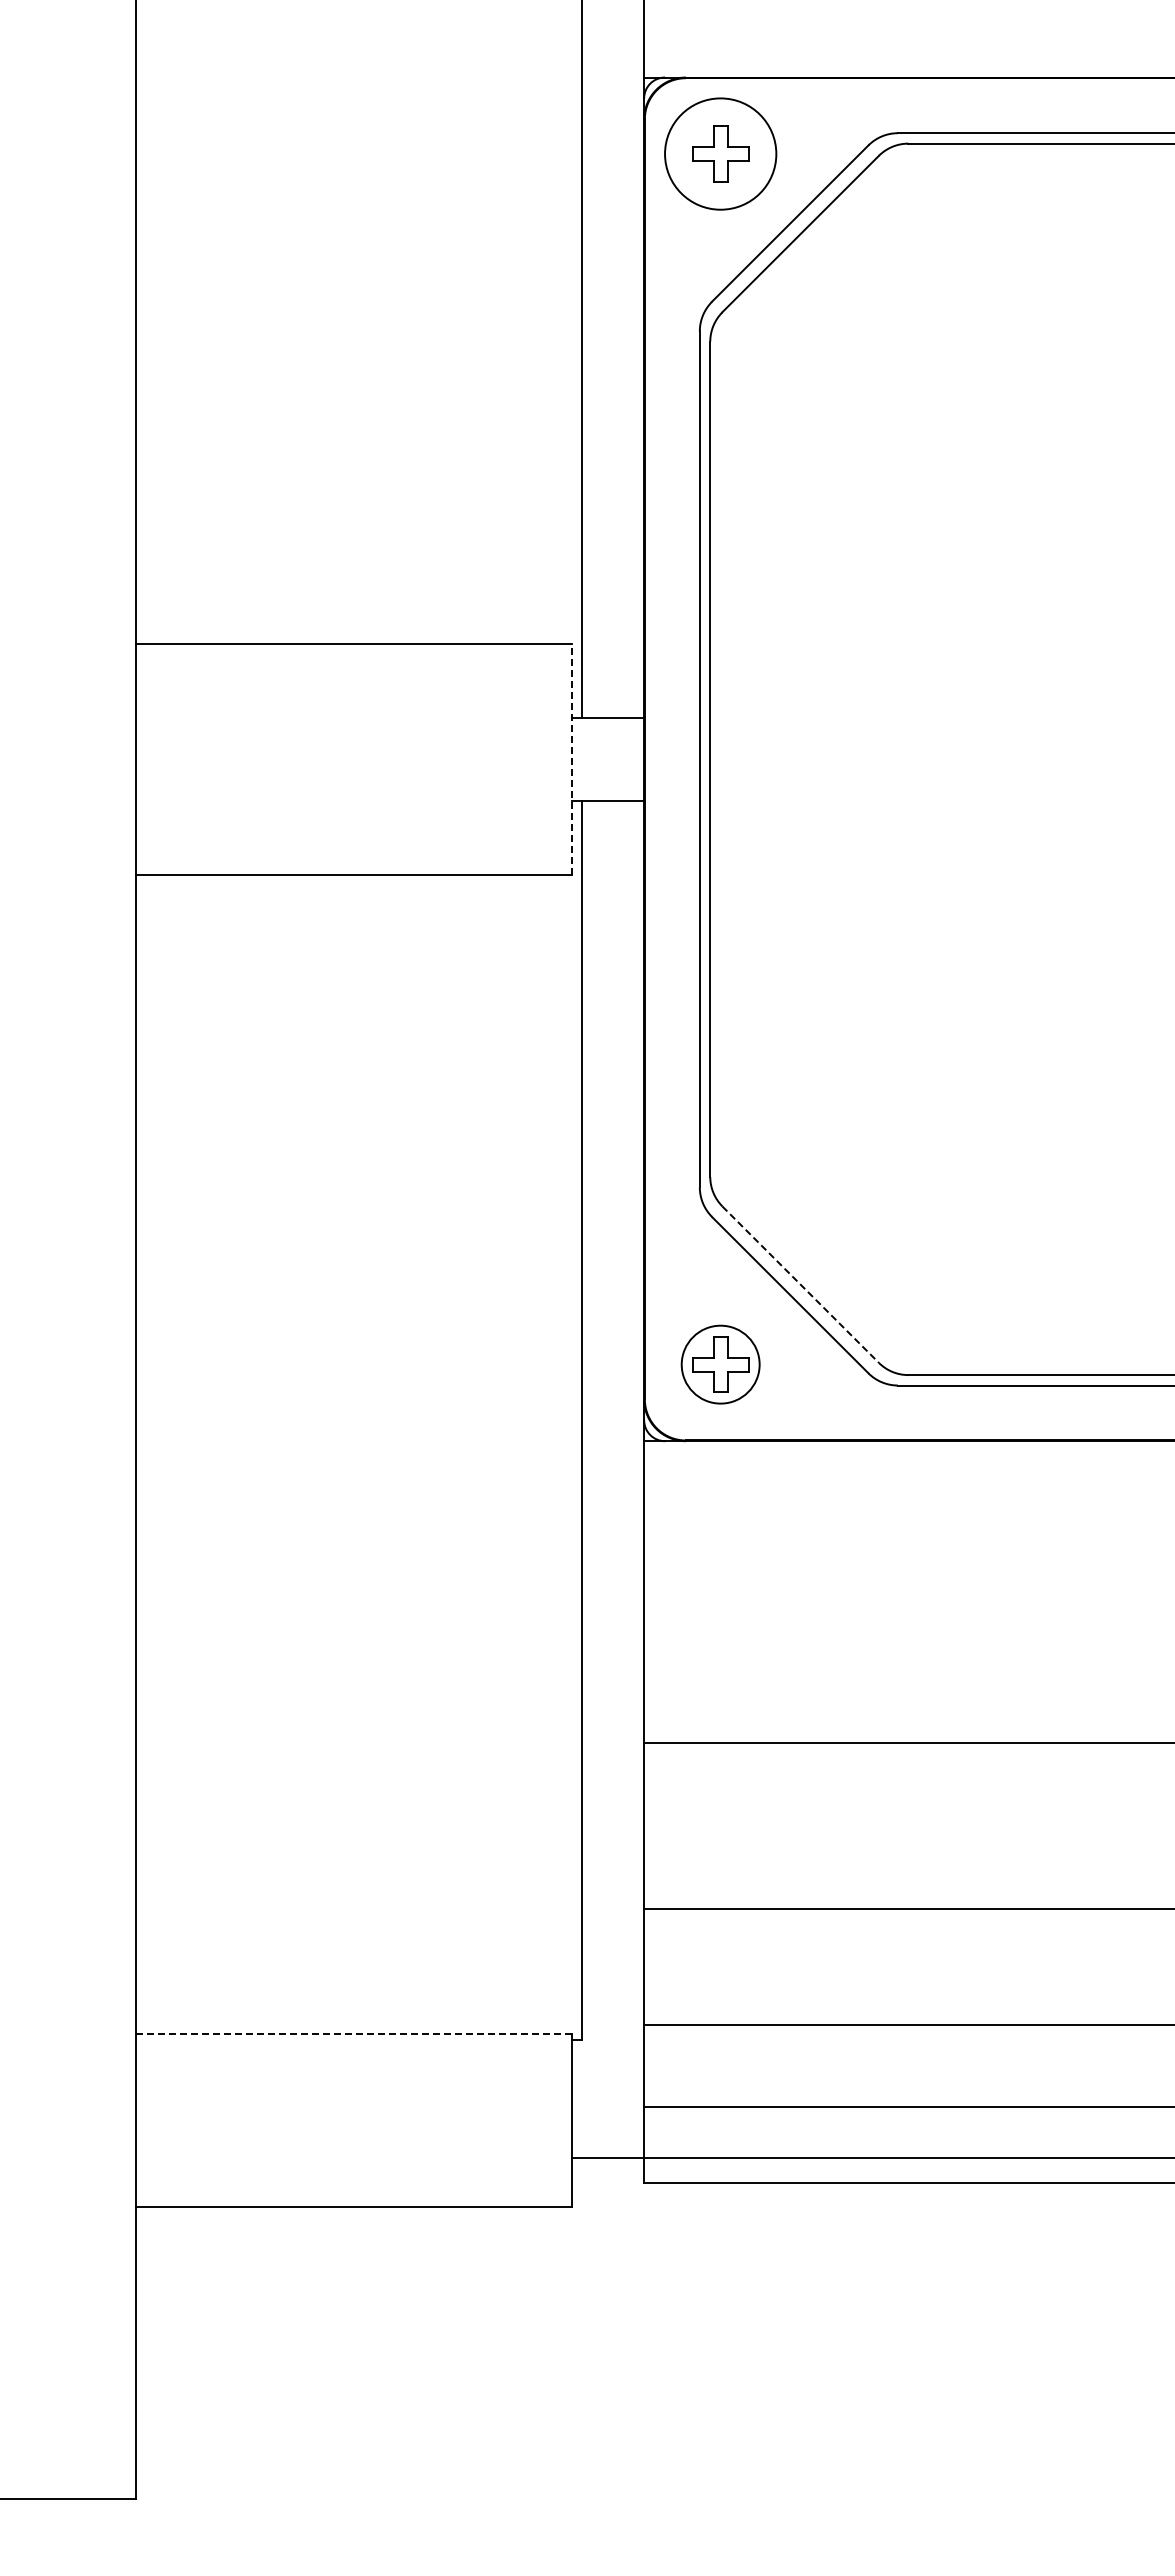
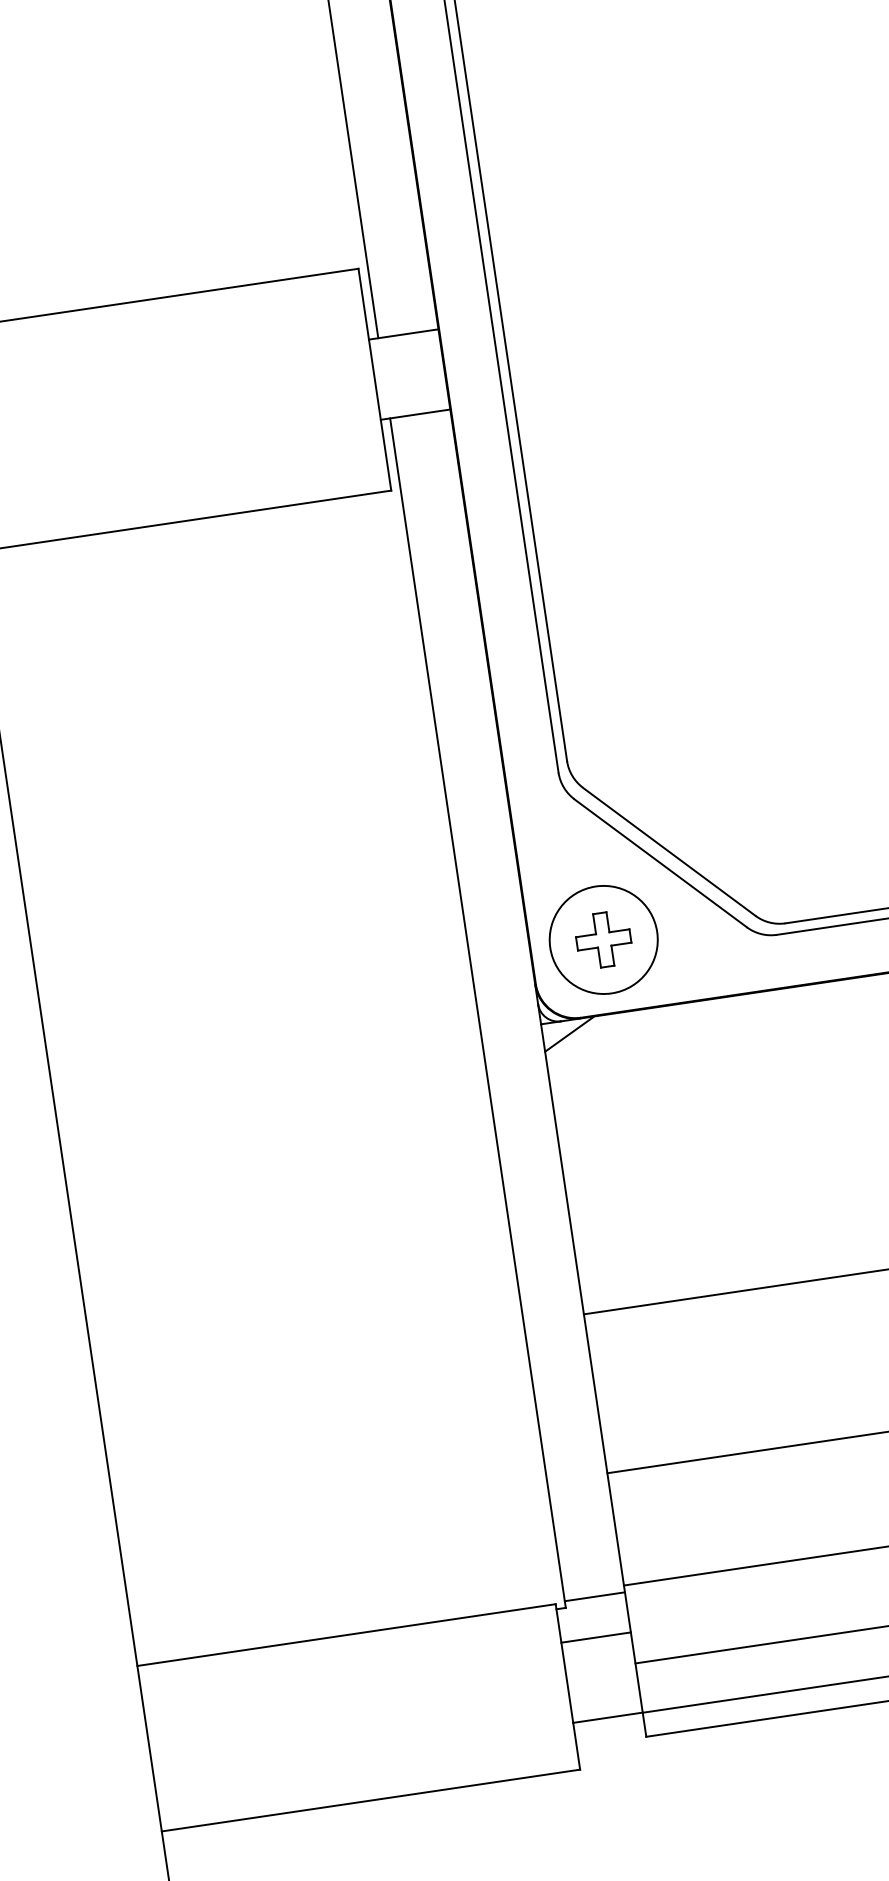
line: (571, 758) -> (374, 378), dashed -> solid
line: (800, 1284) -> (669, 851), dashed -> solid
circle: (720, 1364) -> (603, 939), size x1.43
line: (671, 1455) -> (569, 1034), added
line: (612, 2032) -> (594, 1596), added
line: (354, 2034) -> (347, 1635), dashed -> solid
line: (607, 2074) -> (595, 1637), added

